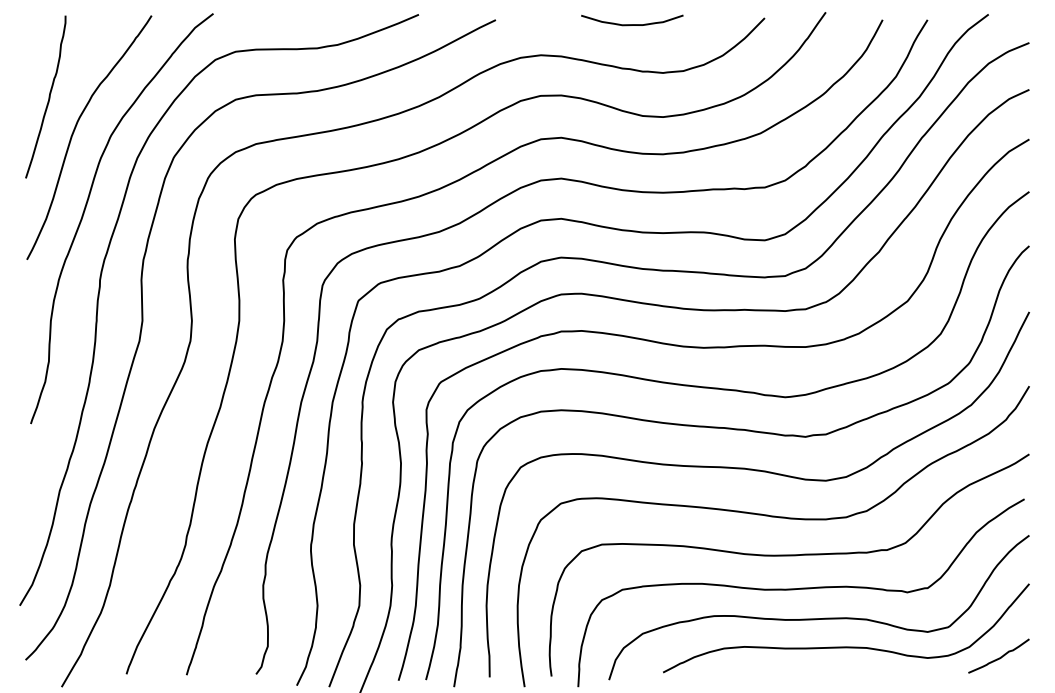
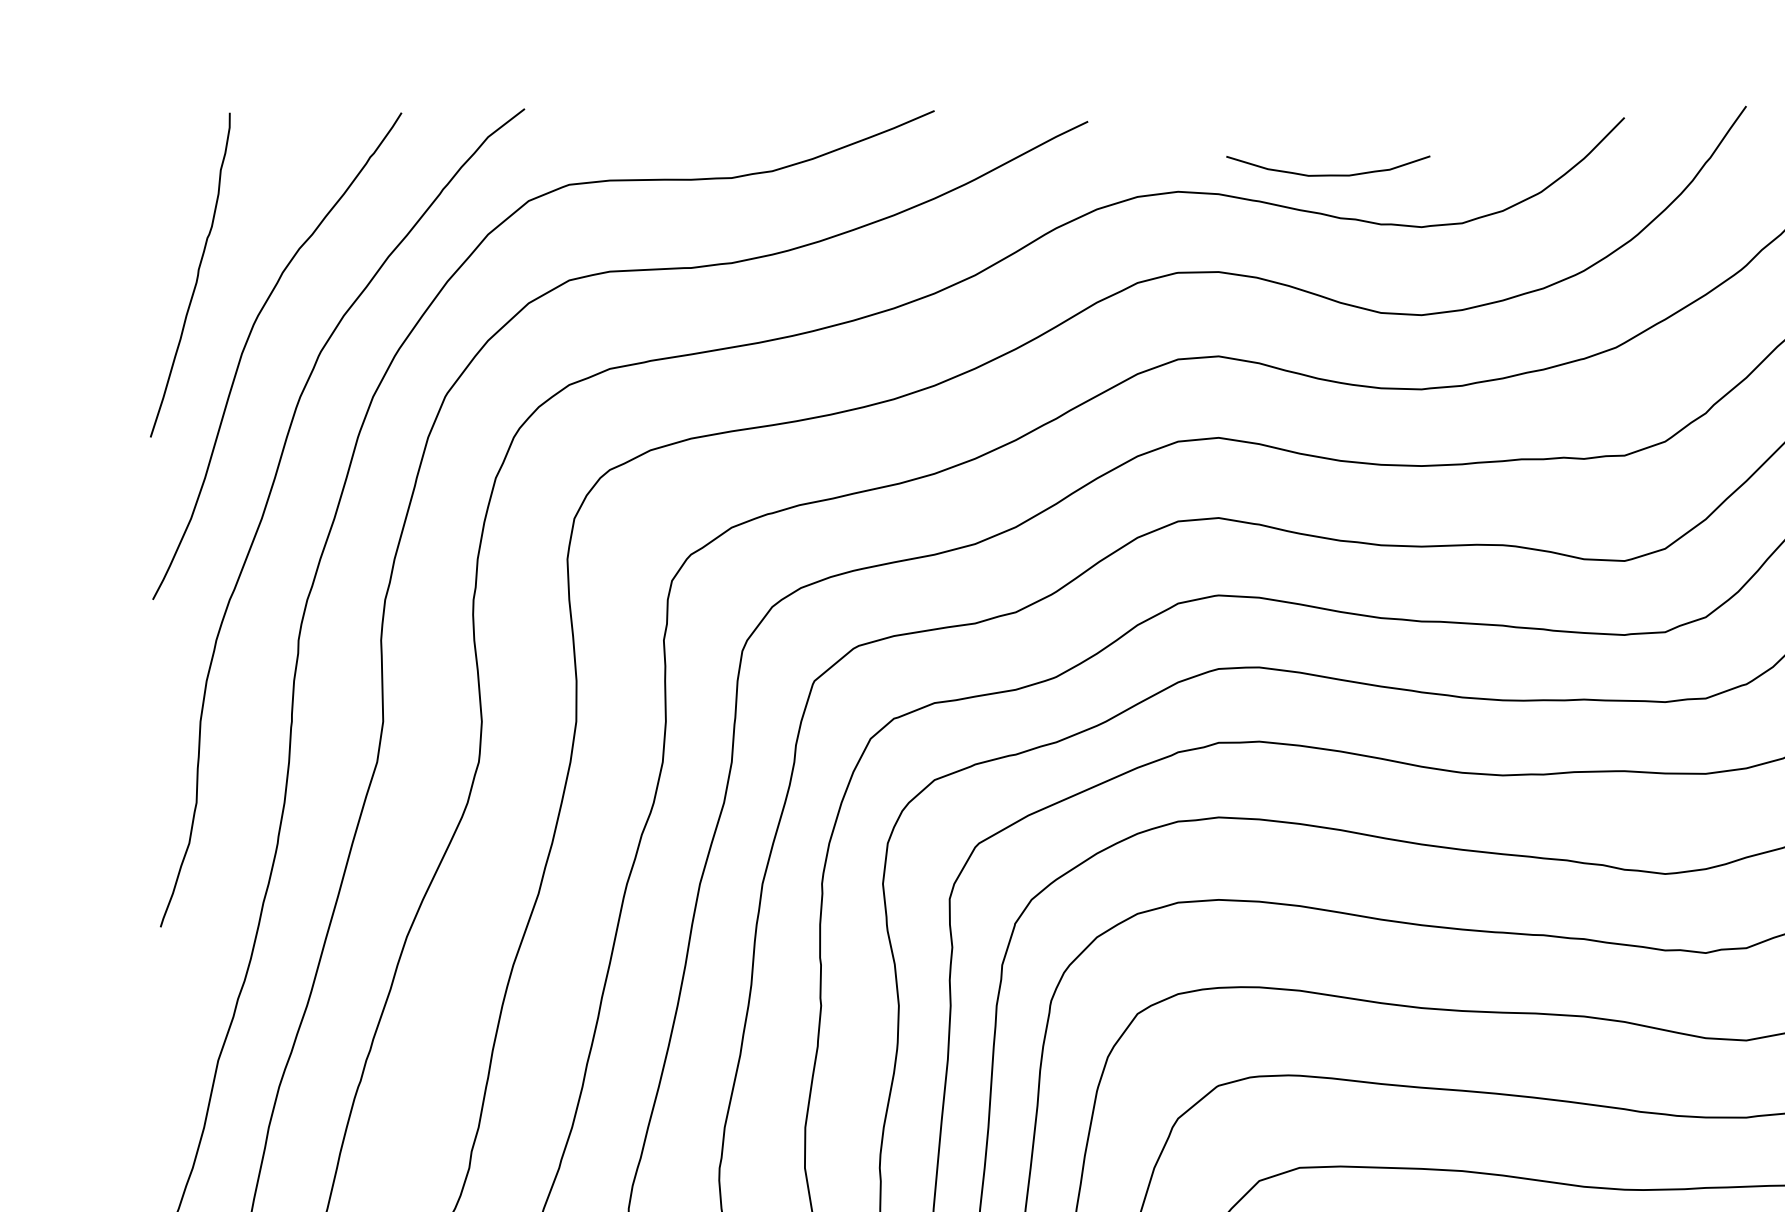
curve: (632, 24) -> (1328, 174), moved

